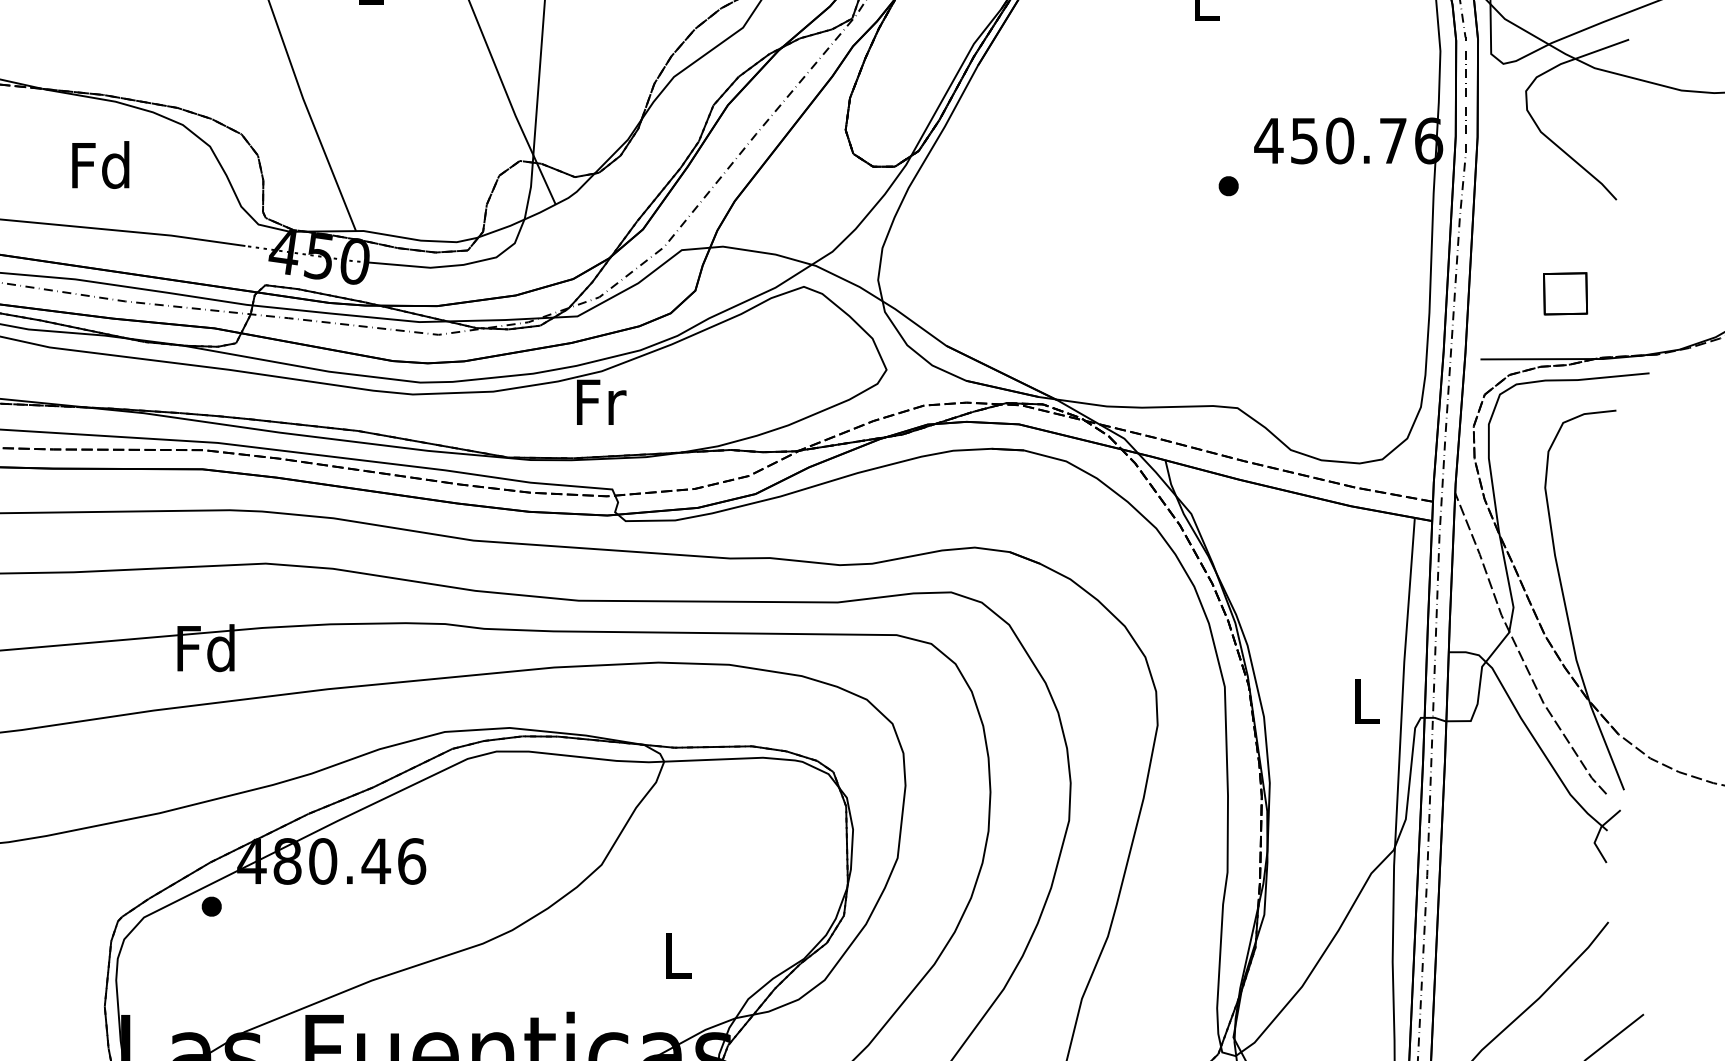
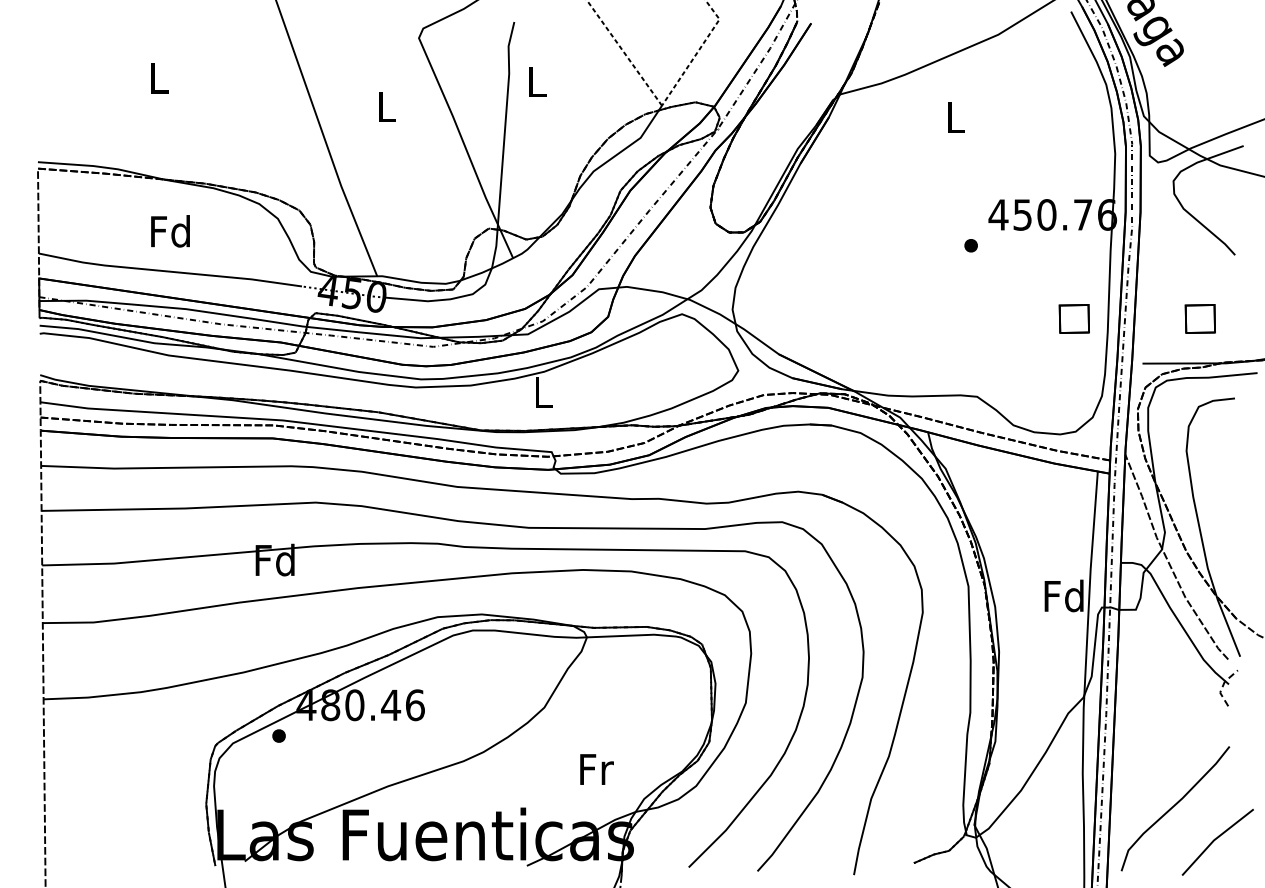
text: (100, 165) -> (170, 231), moved
part: (1379, 293) -> (1073, 318), added
text: (601, 401) -> (544, 392), Fr -> L
text: (1364, 700) -> (1063, 595), L -> Fd
line: (1598, 833) -> (1222, 686), solid -> dashed
text: (678, 955) -> (596, 769), L -> Fr

